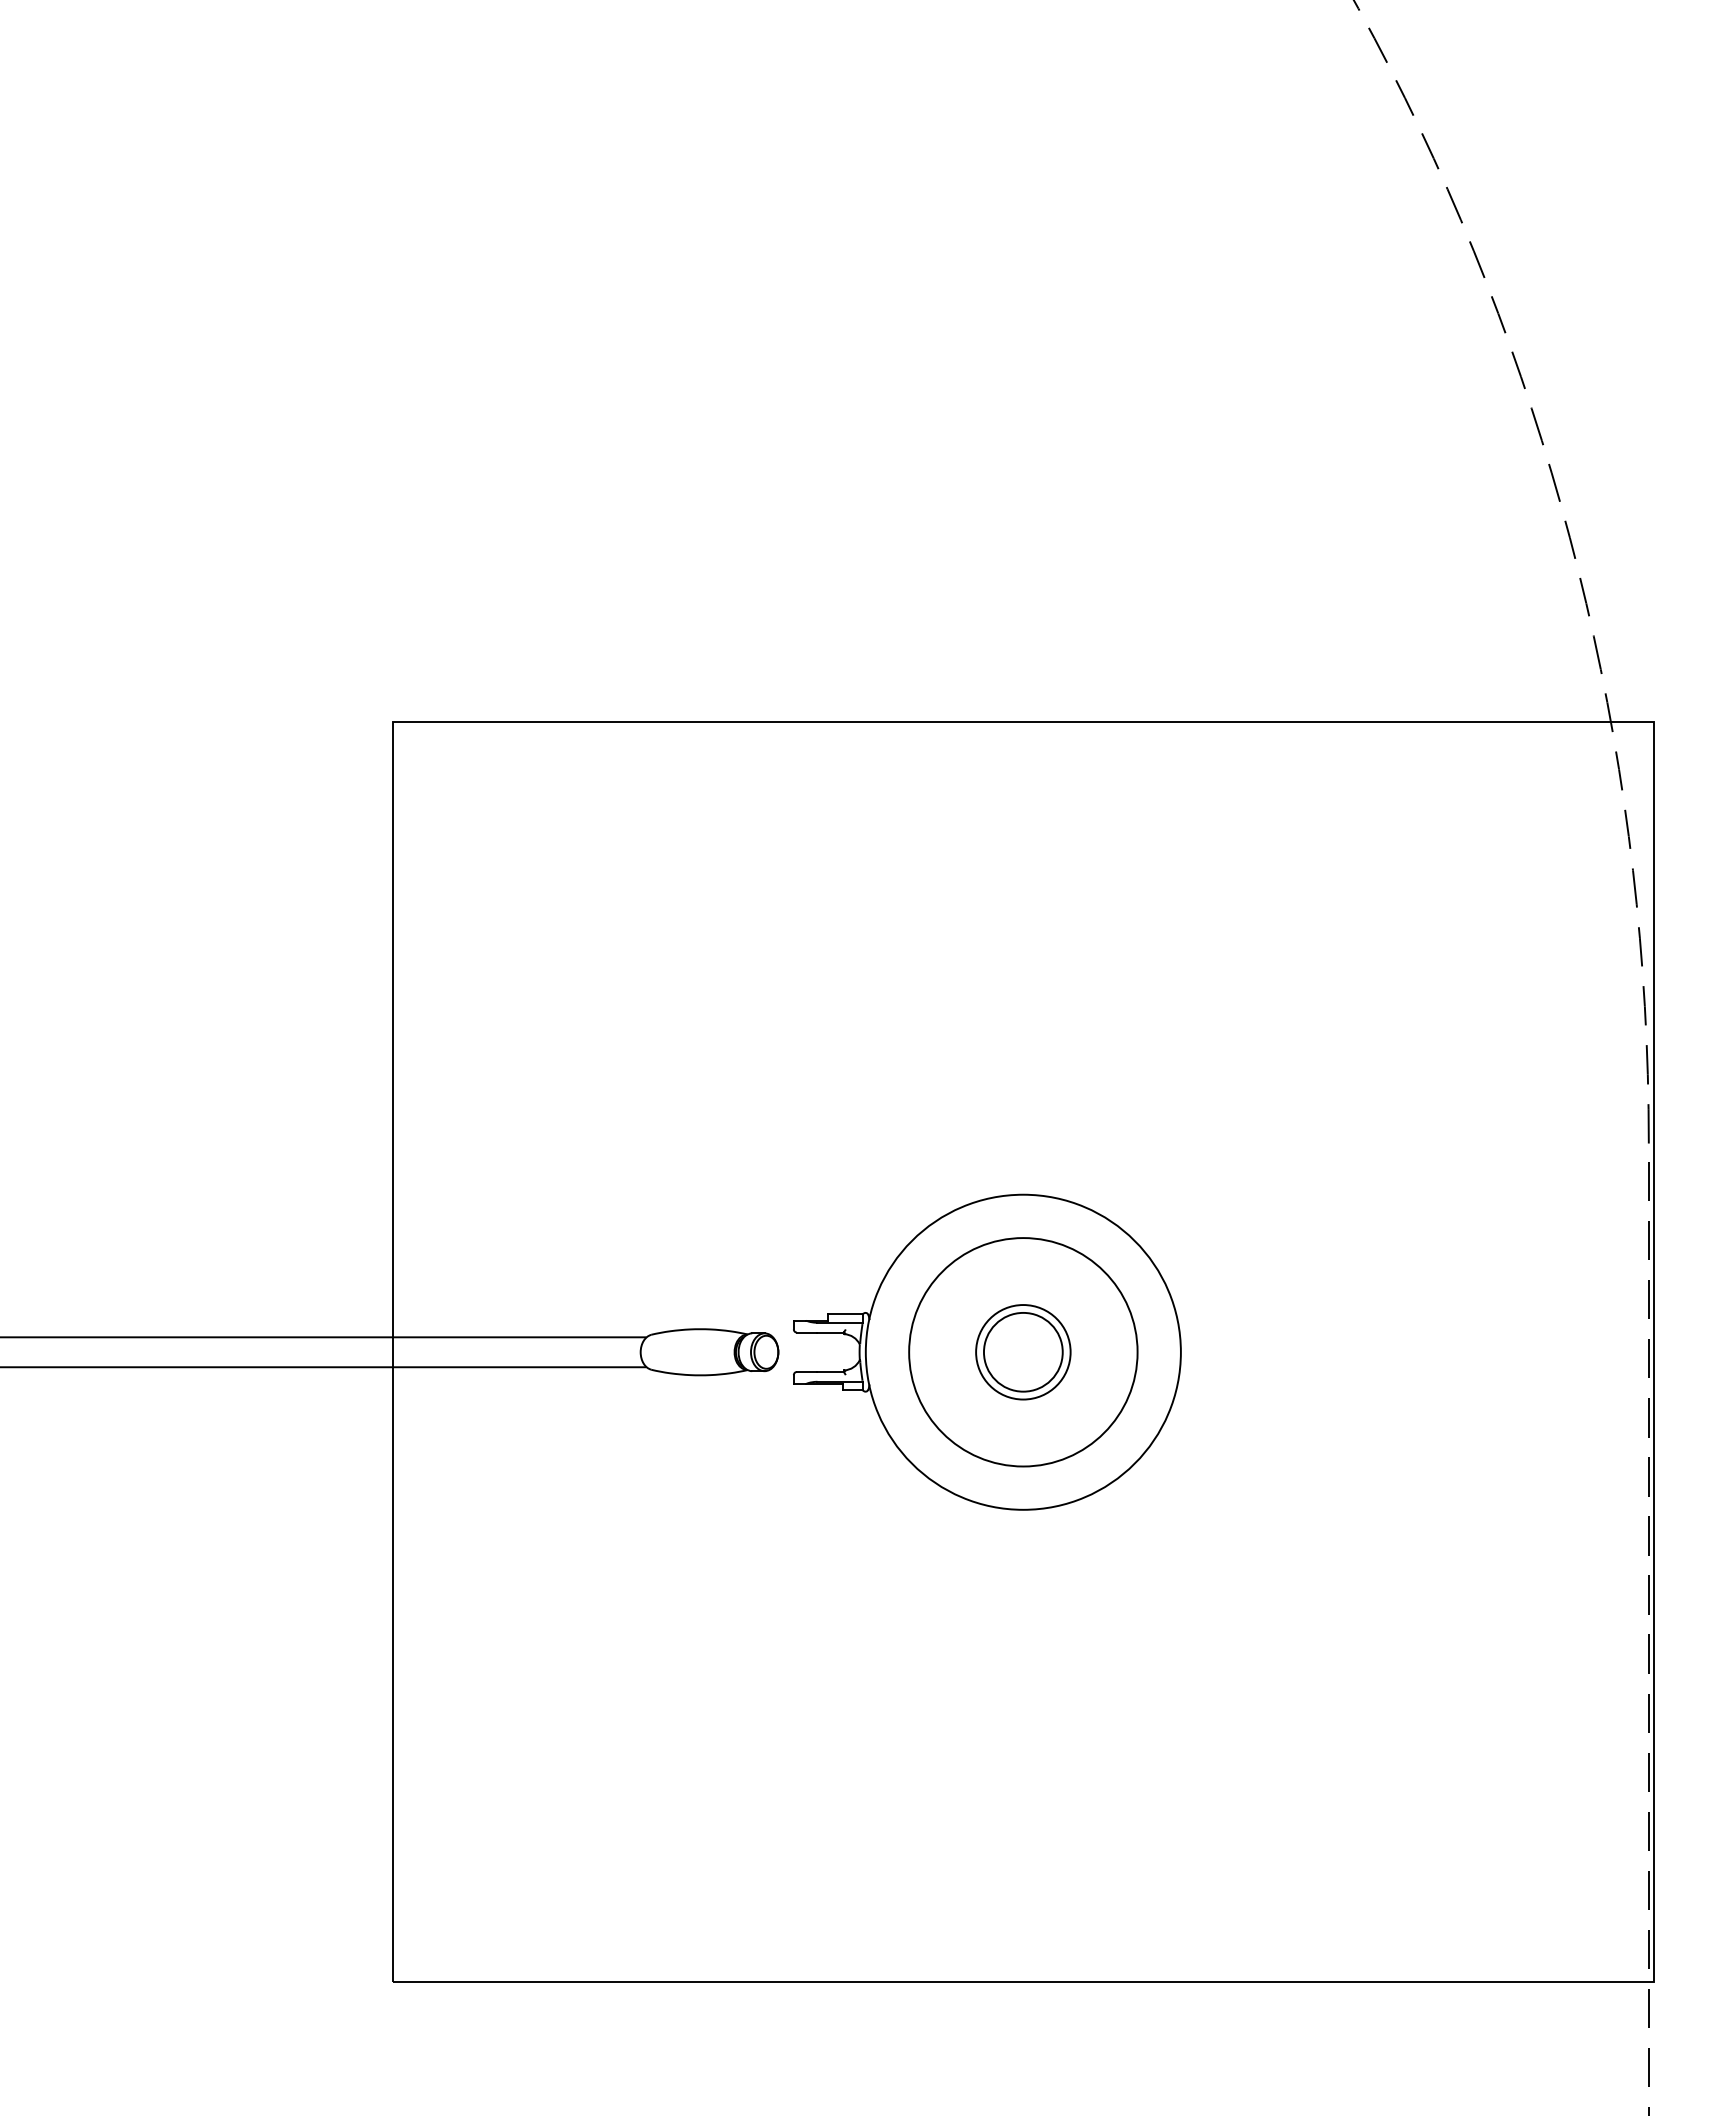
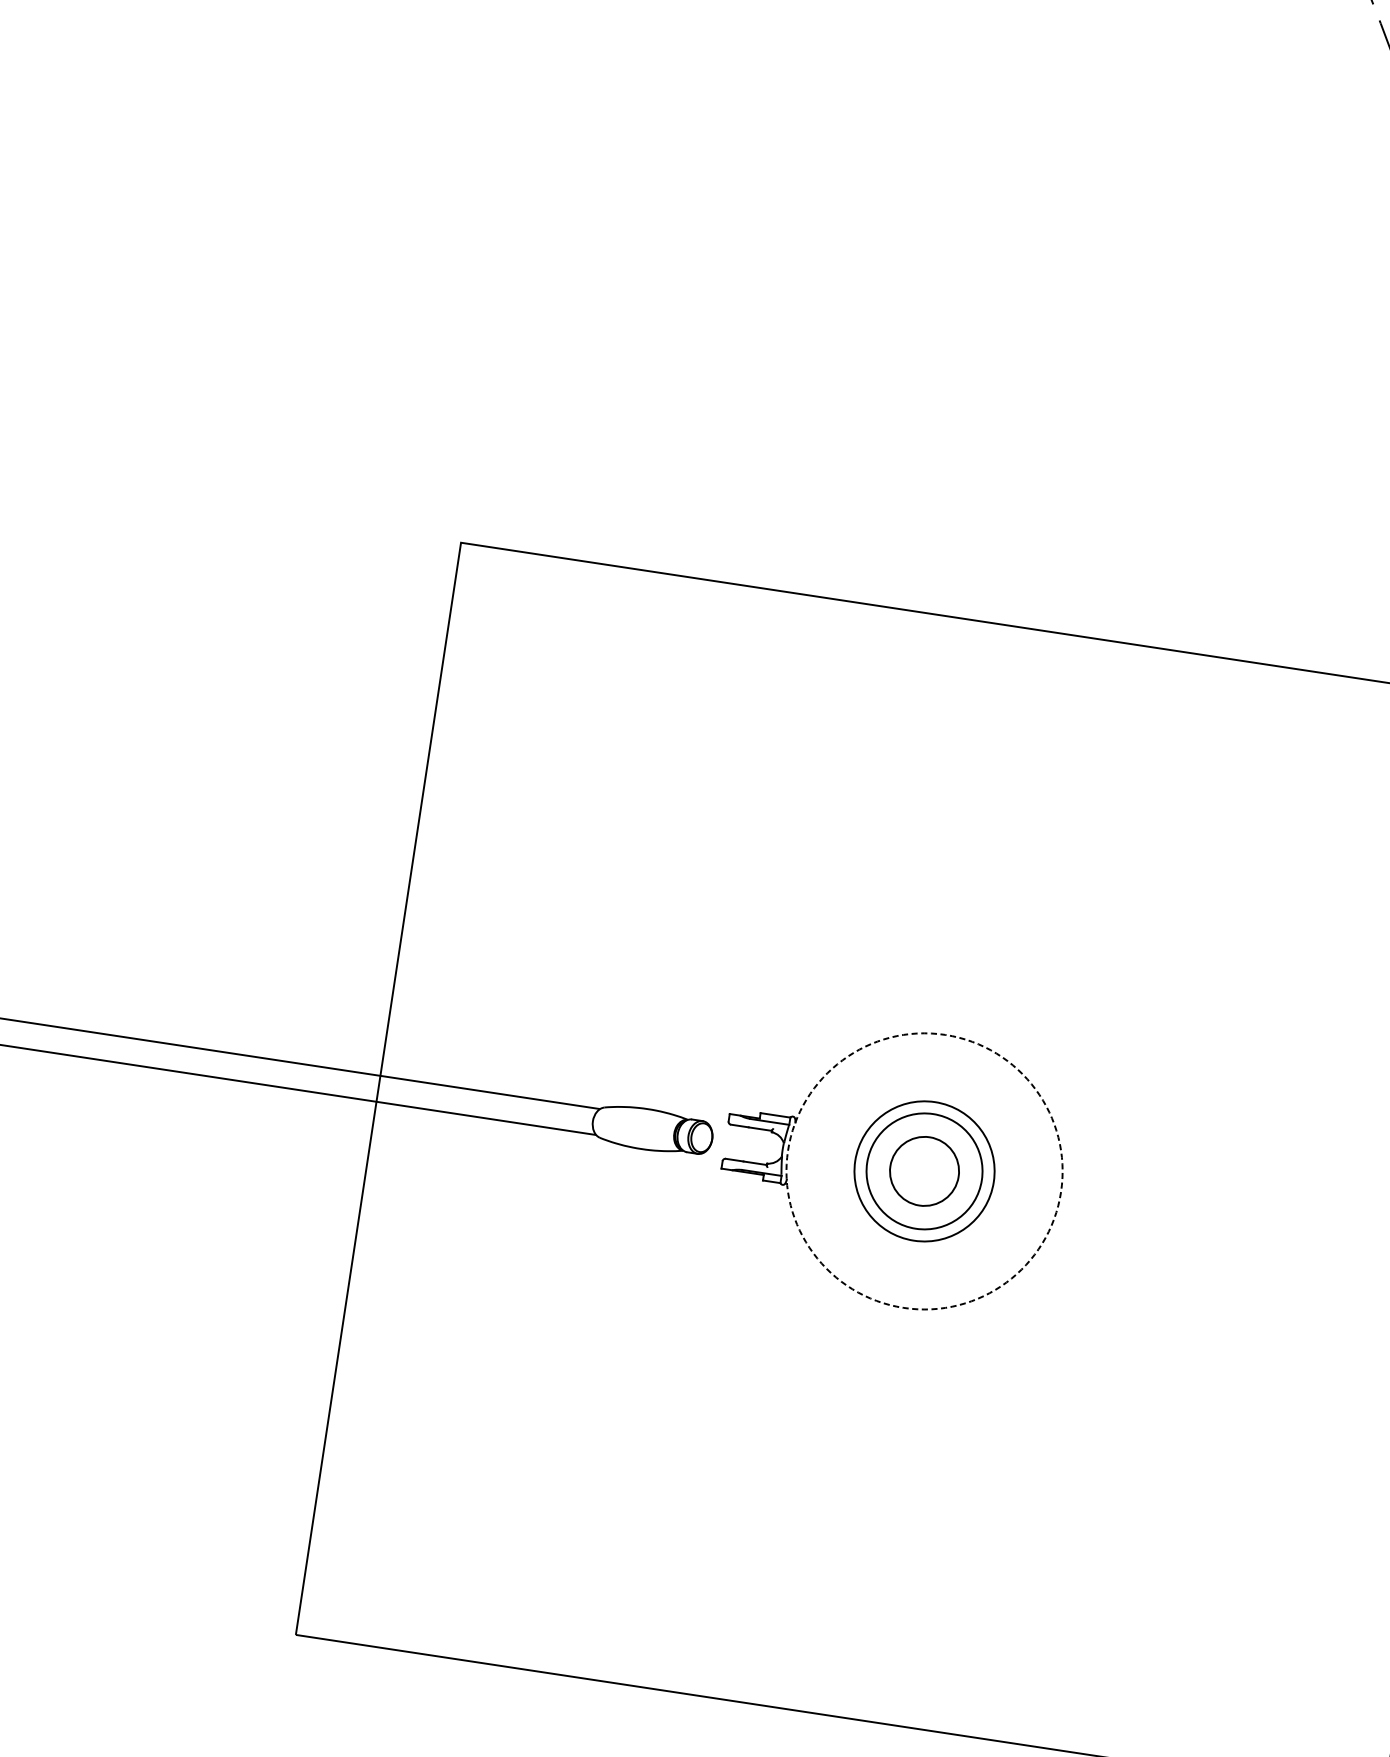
circle: (1022, 1351) -> (923, 1170), solid -> dashed
circle: (1023, 1352) -> (924, 1171), size x0.7
circle: (1023, 1352) -> (924, 1171), size x1.4

